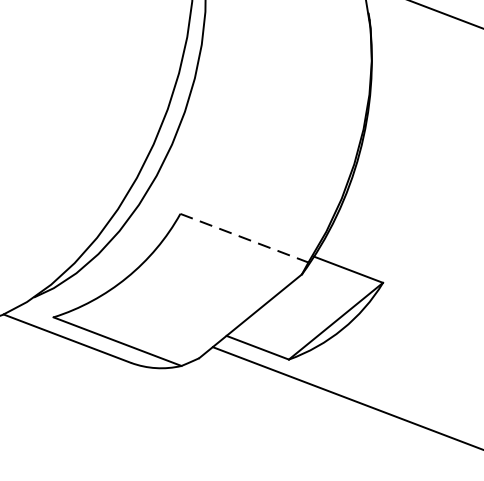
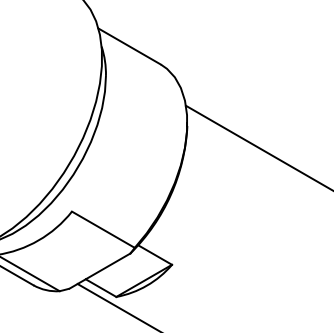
line: (244, 237) -> (103, 229), dashed -> solid

